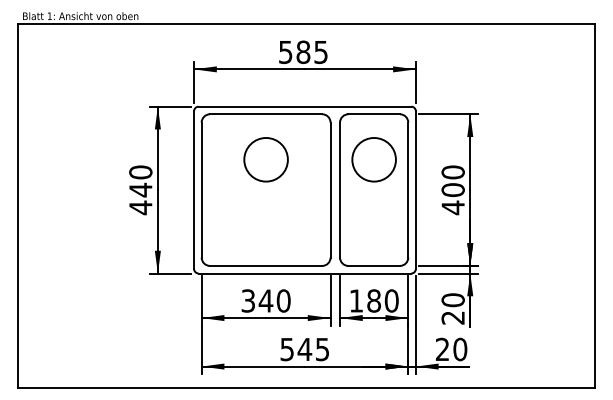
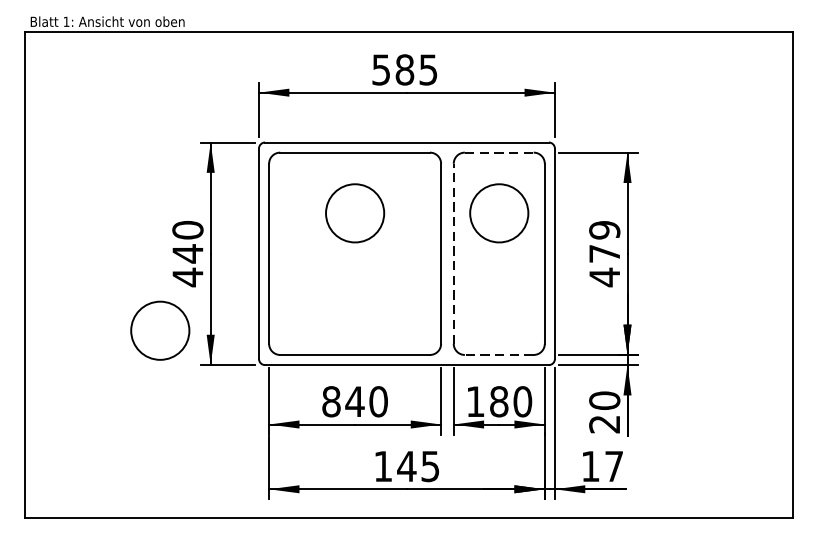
line: (374, 114) -> (499, 152), solid -> dashed
text: (452, 181) -> (603, 242), 400 -> 479
line: (340, 189) -> (454, 252), solid -> dashed
circle: (119, 247) -> (159, 330), added
line: (374, 265) -> (499, 354), solid -> dashed
text: (248, 300) -> (331, 401), 340 -> 840
text: (286, 349) -> (382, 466), 545 -> 145
text: (451, 349) -> (602, 466), 20 -> 17

